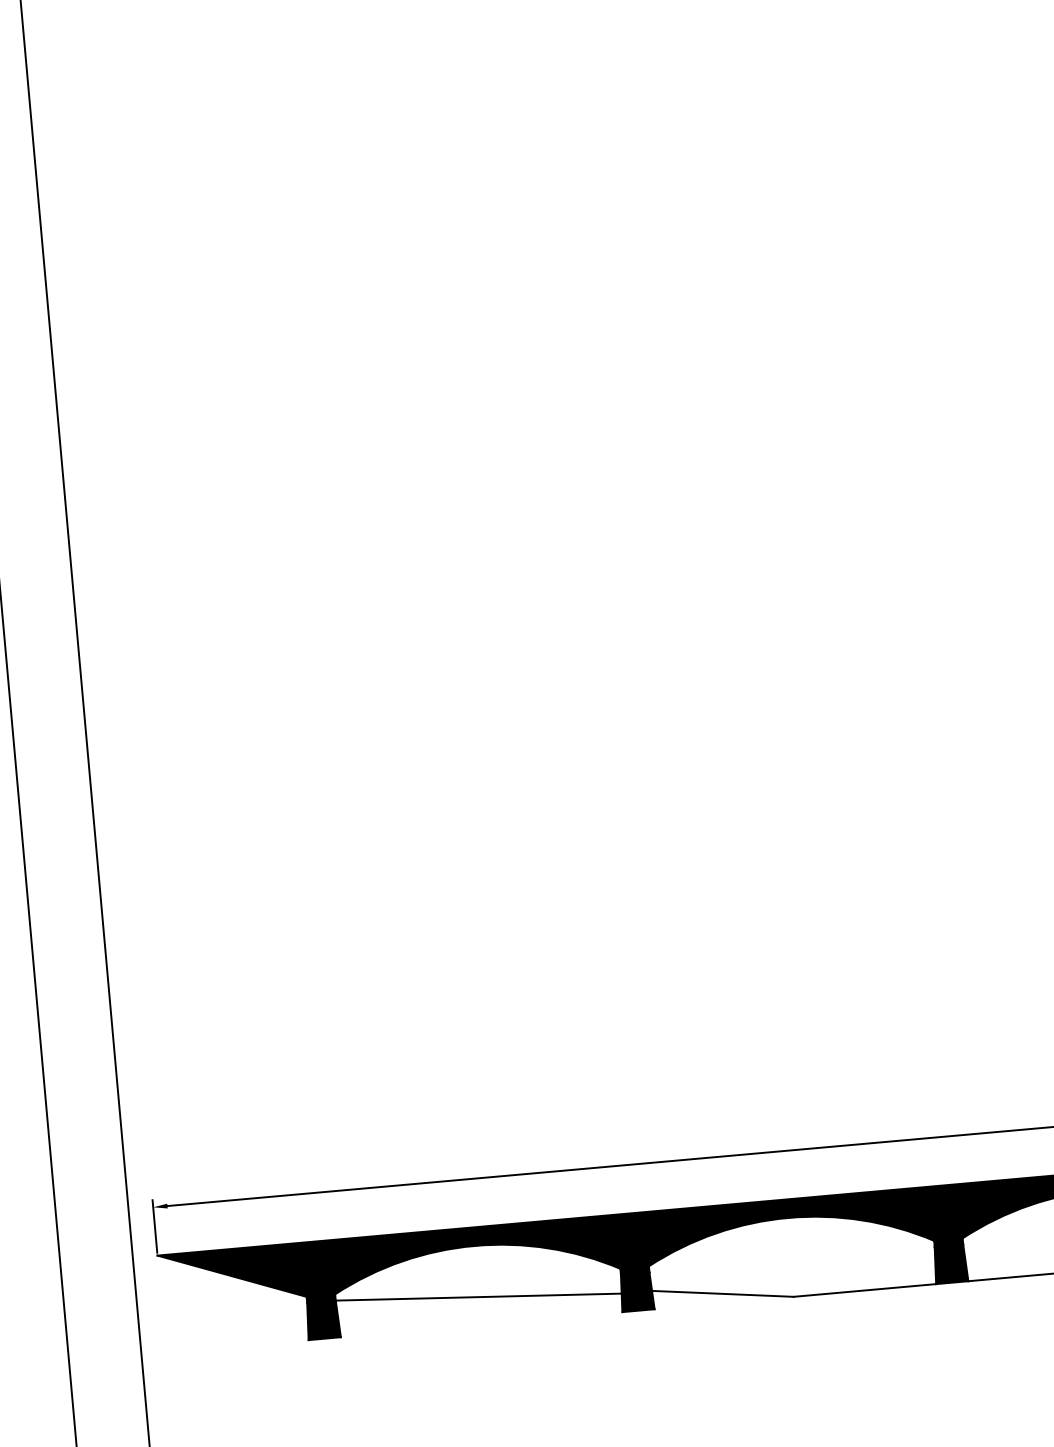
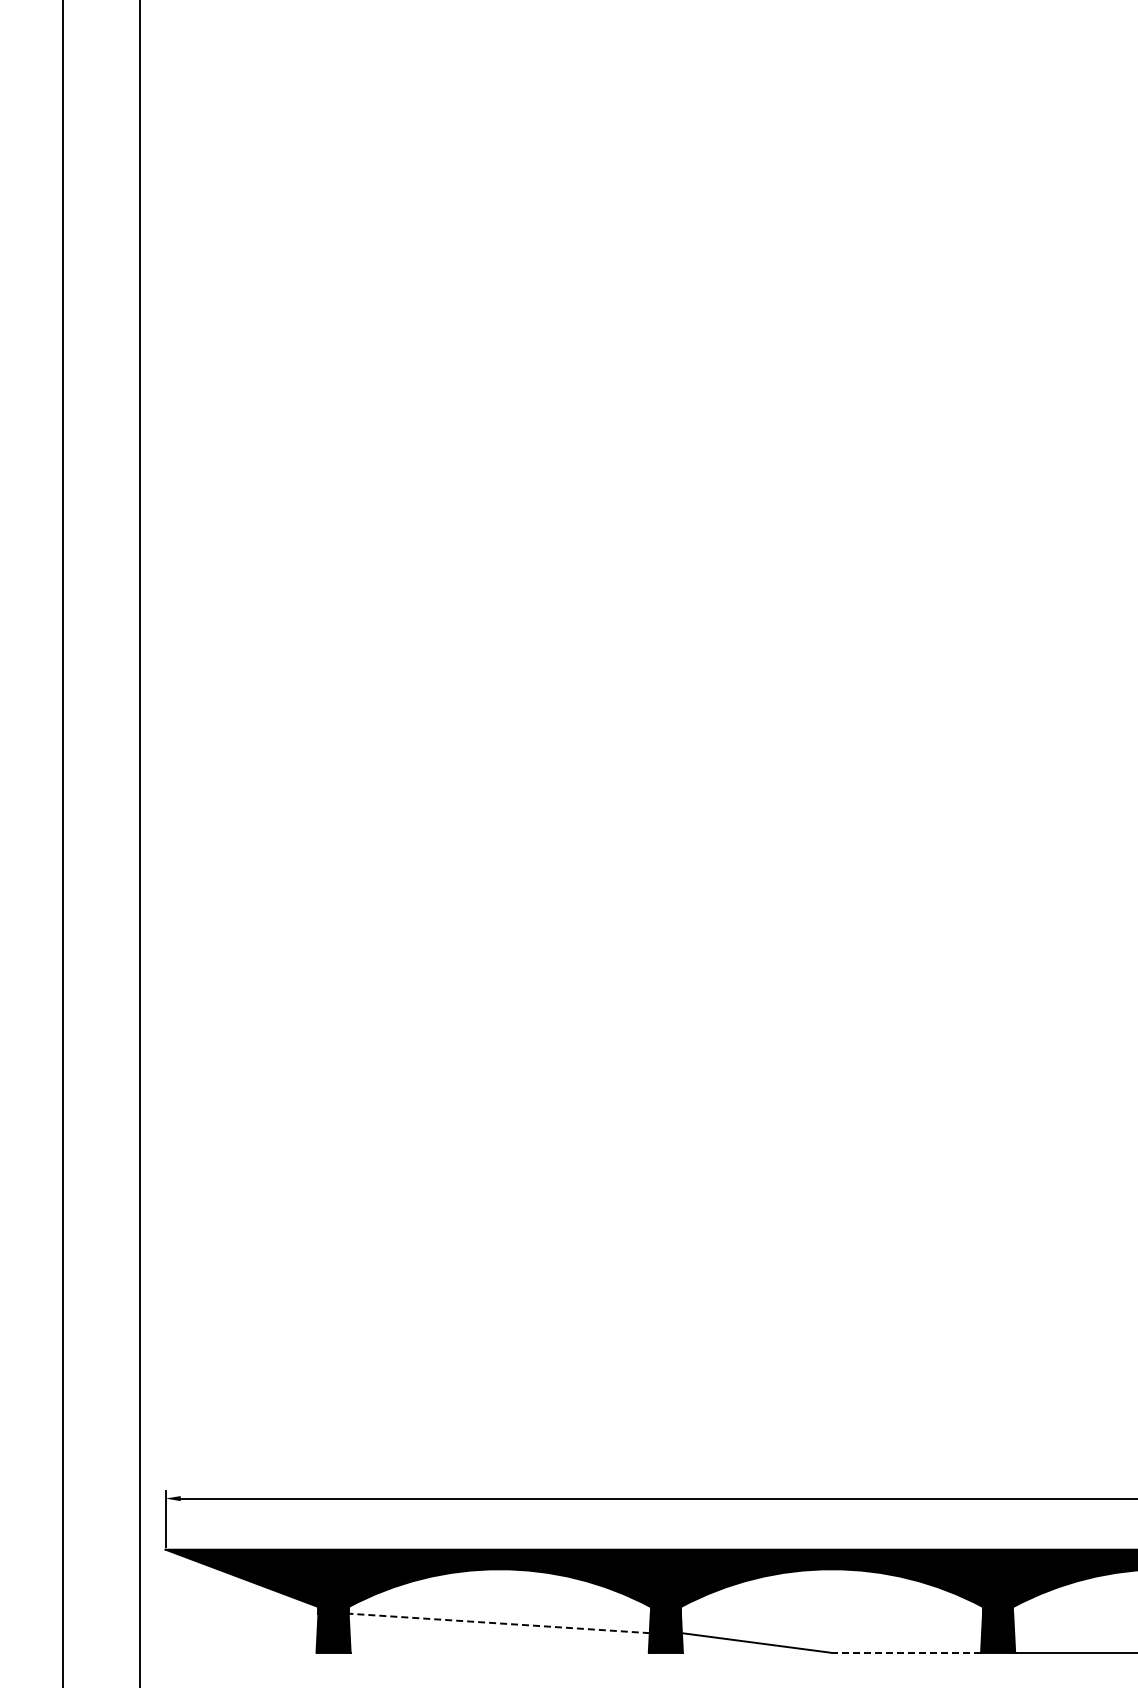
line: (864, 1290) -> (905, 1652), solid -> dashed
line: (478, 1297) -> (499, 1623), solid -> dashed

